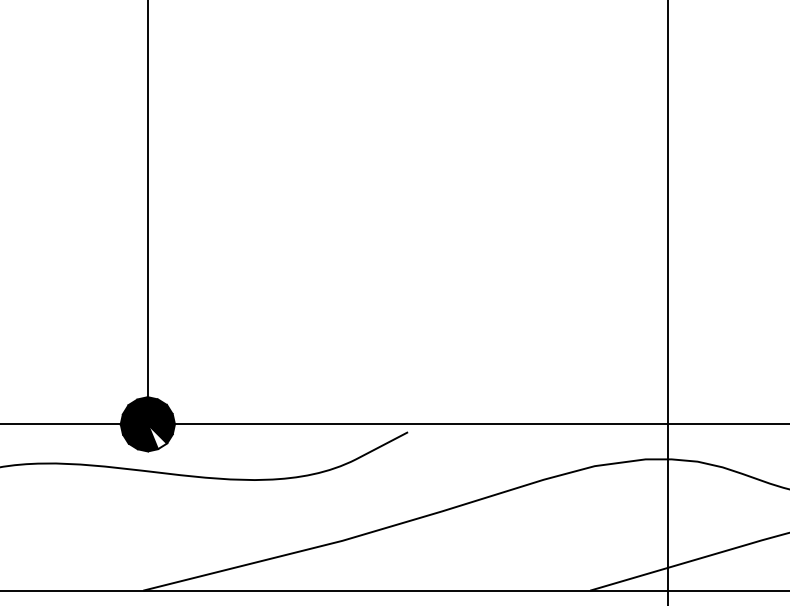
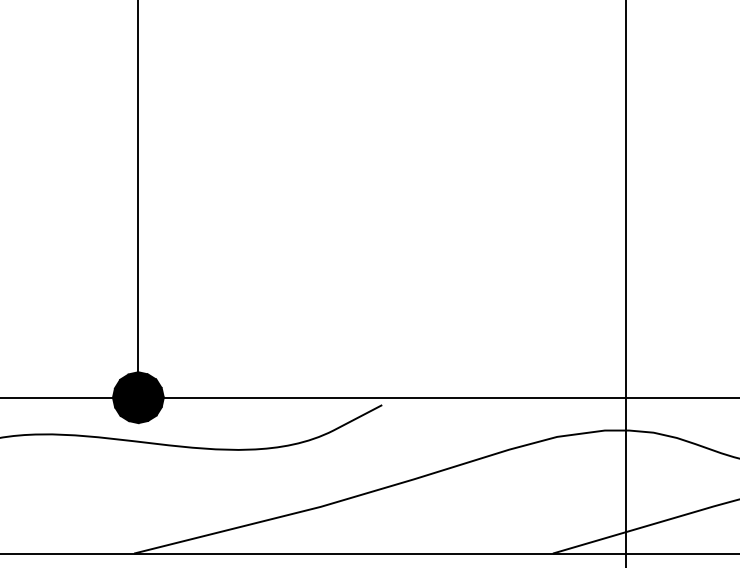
fill: (157, 436) -> (147, 409), added

